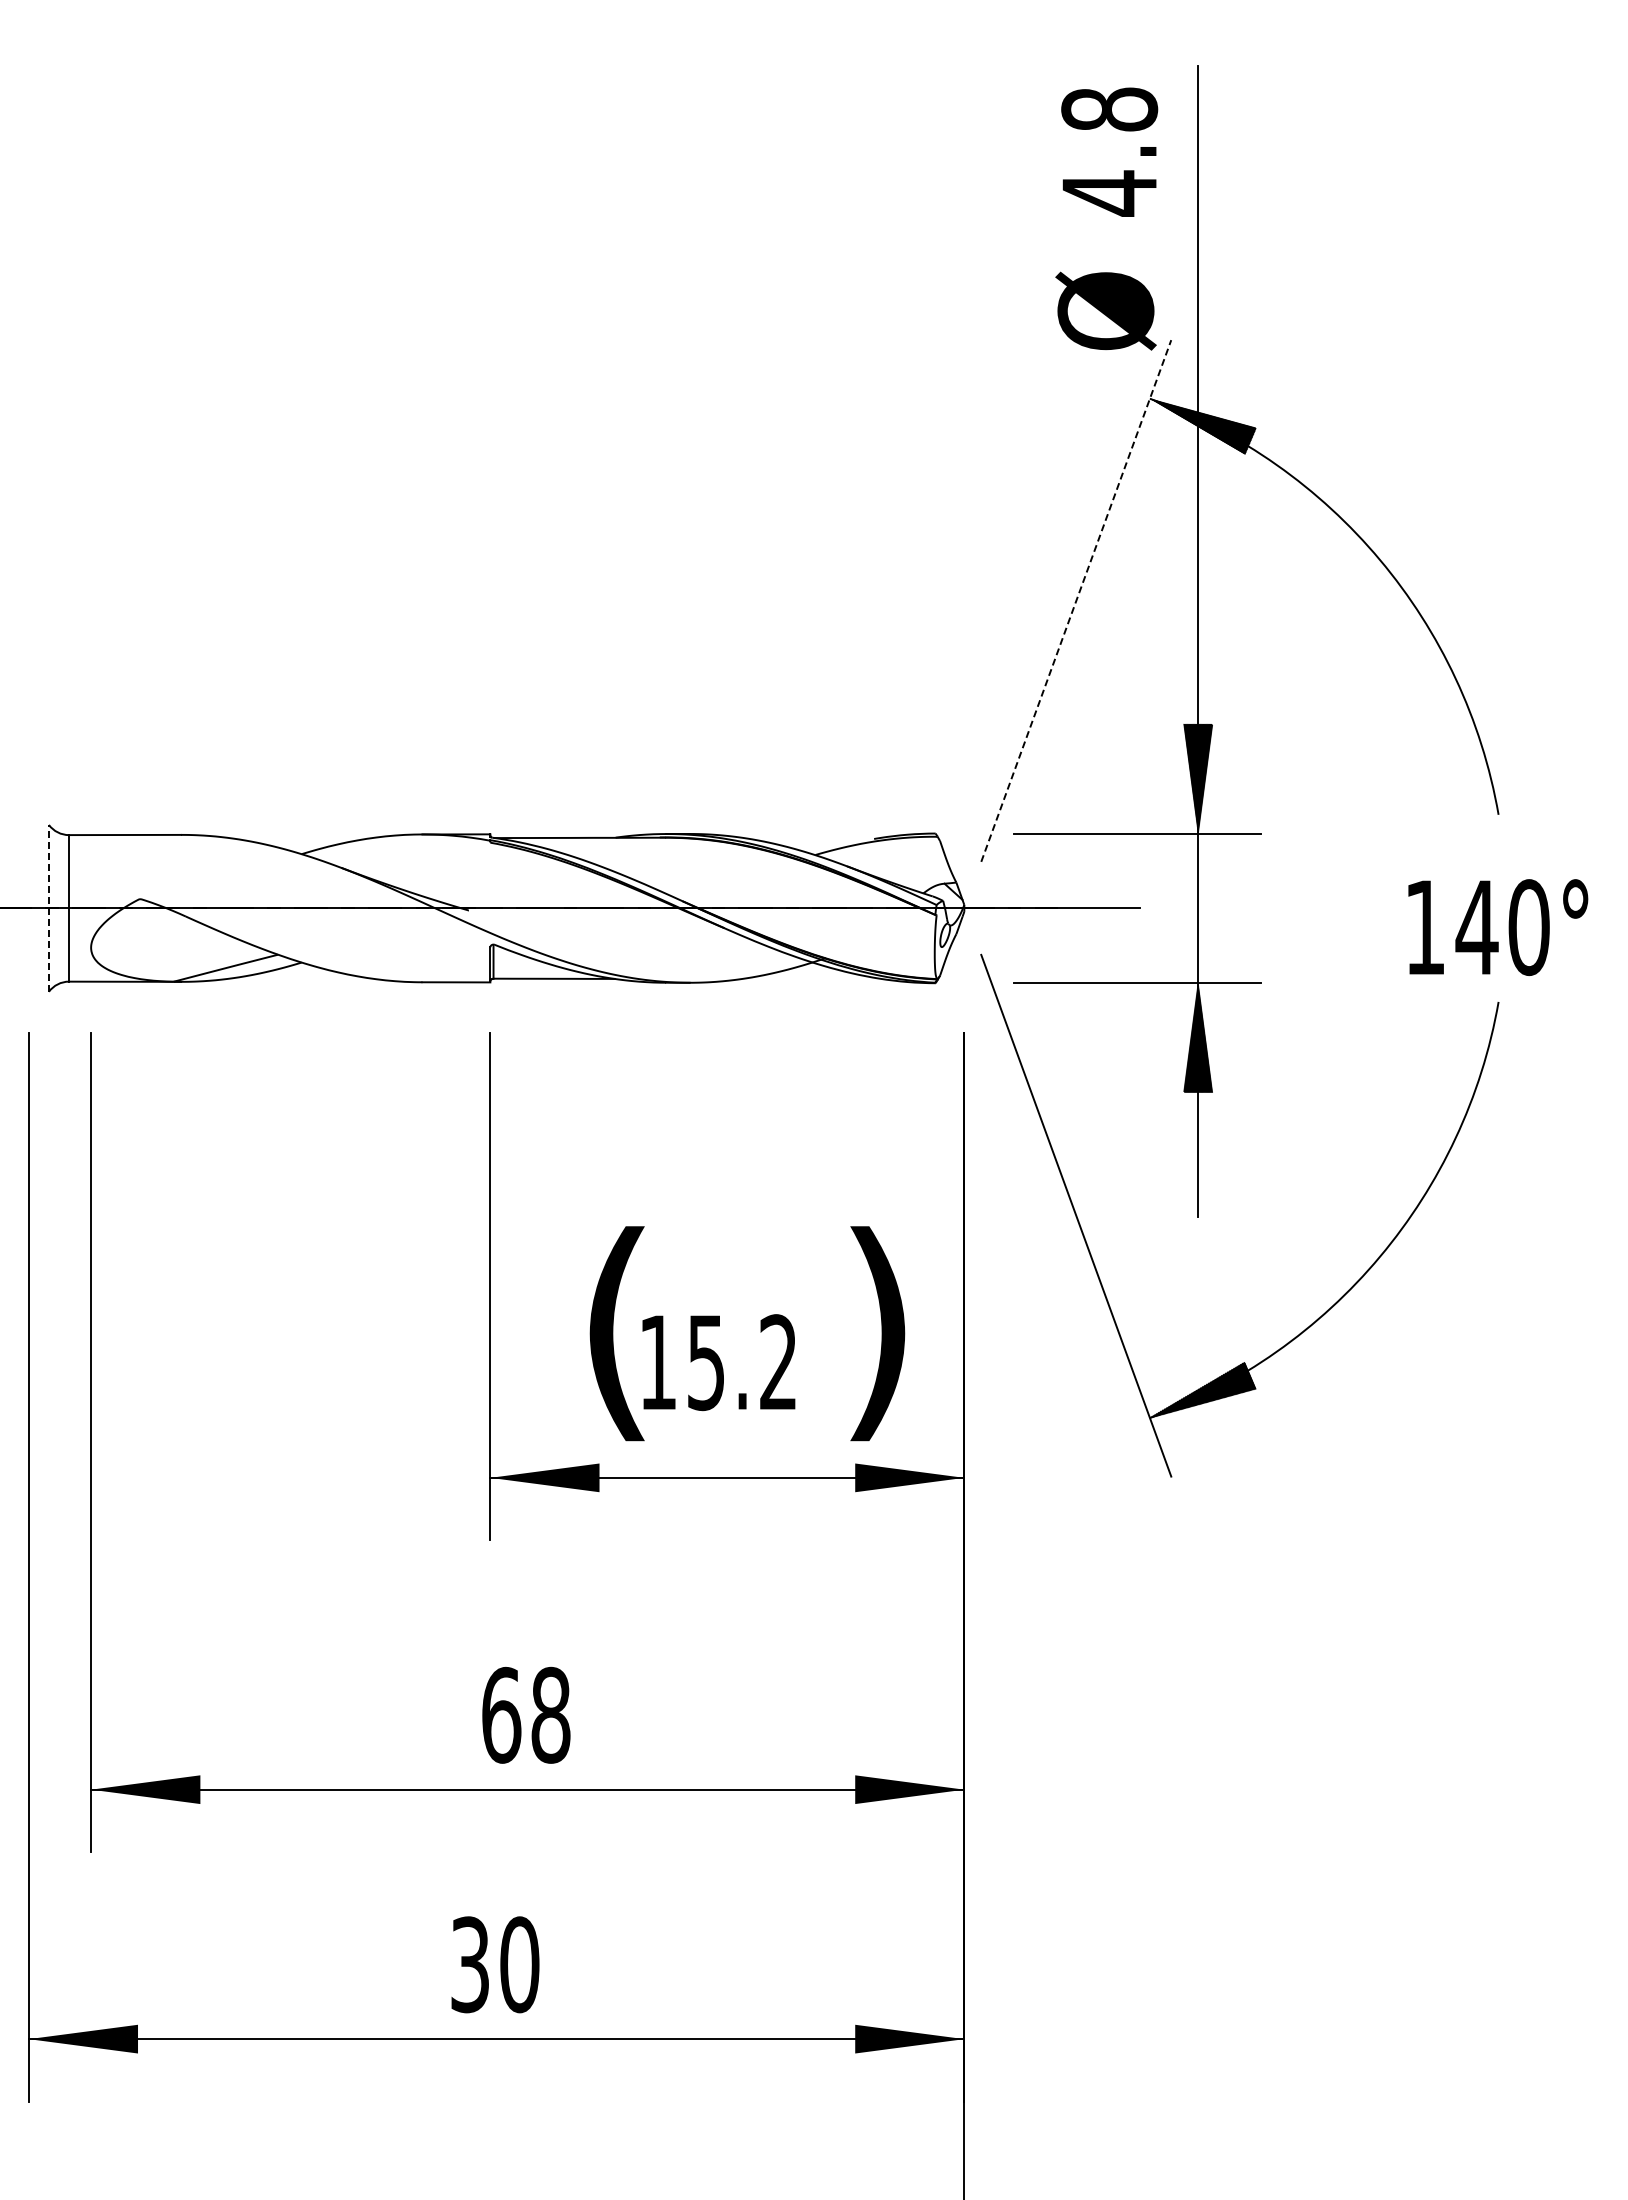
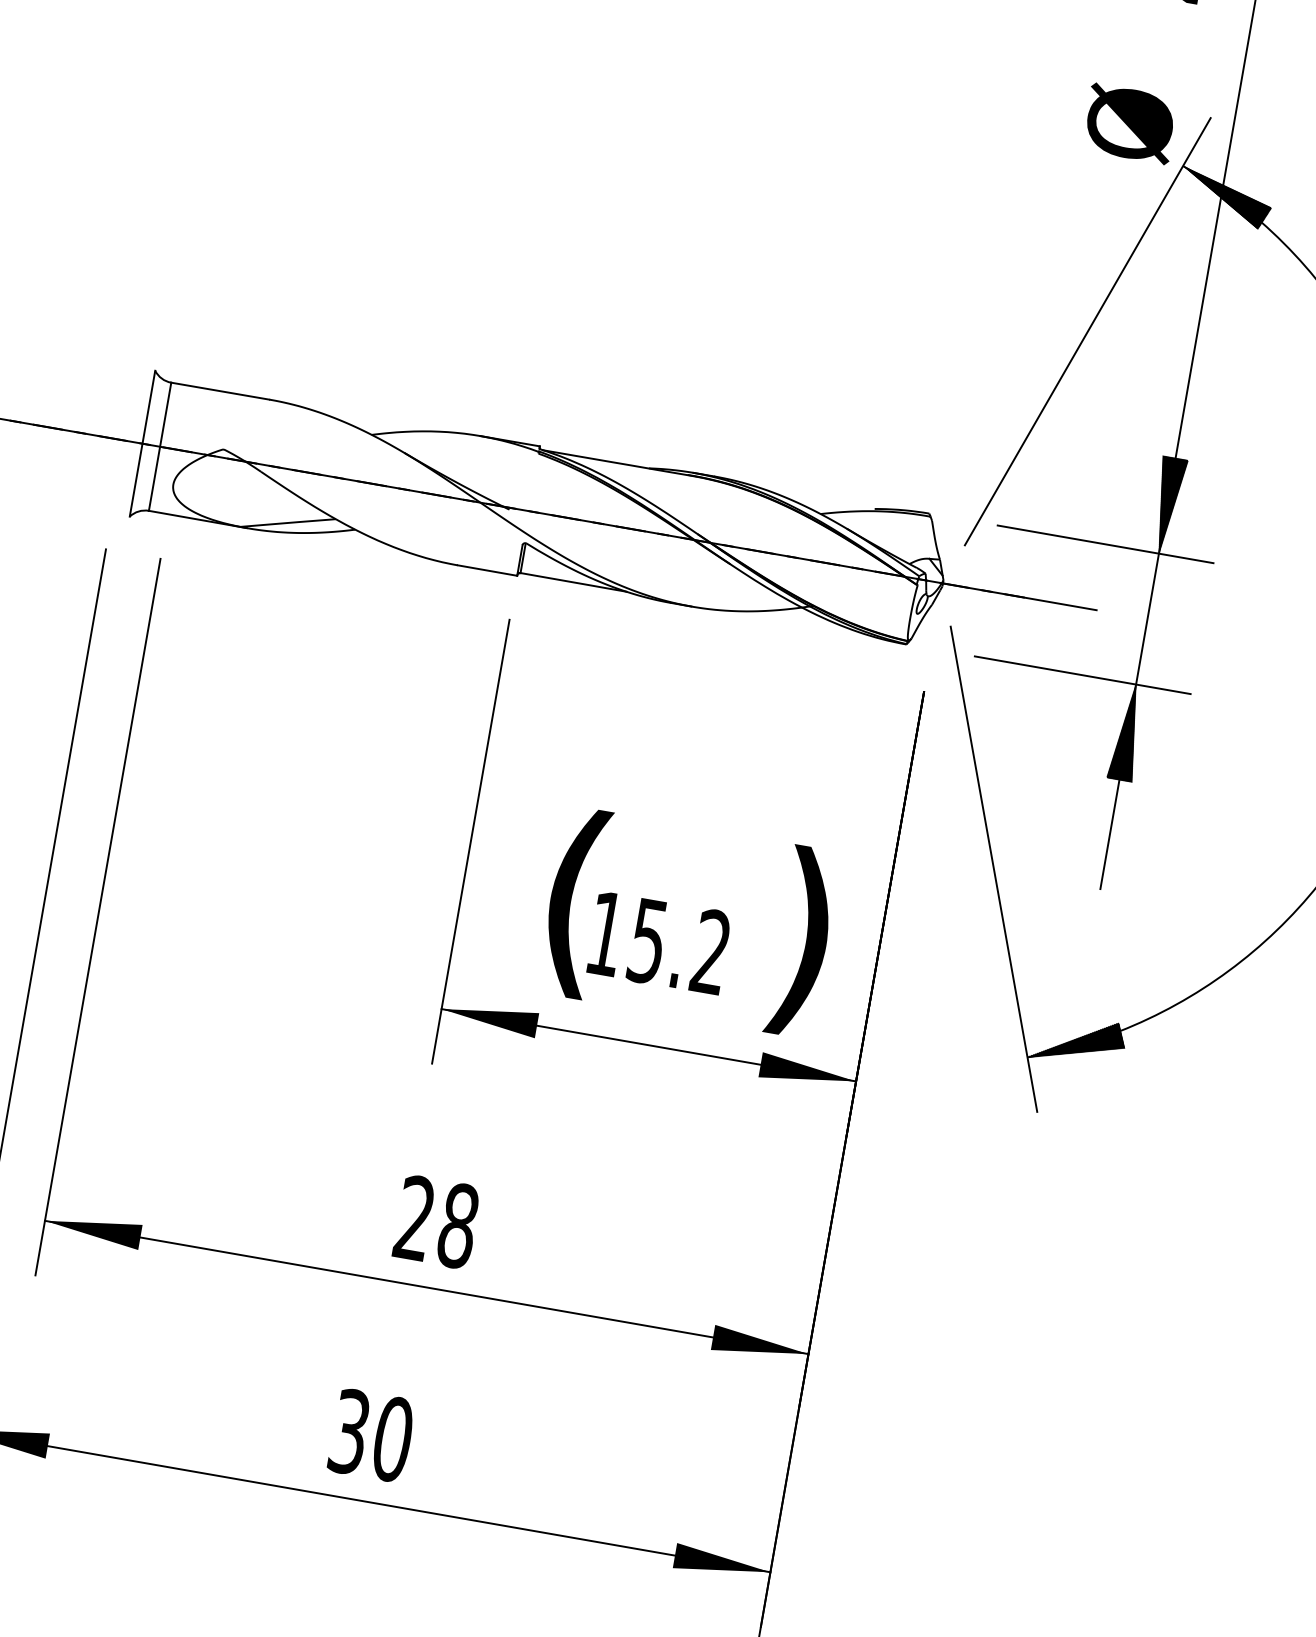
text: (1105, 310) -> (1129, 123), moved
line: (1076, 601) -> (1087, 332), dashed -> solid
line: (48, 907) -> (142, 442), dashed -> solid
text: (501, 1714) -> (415, 1217), 68 -> 28

